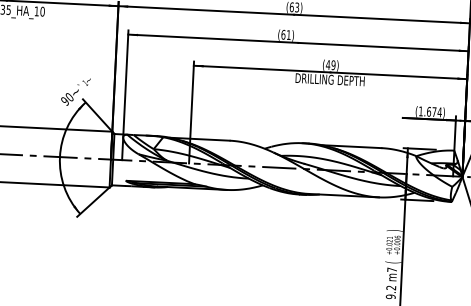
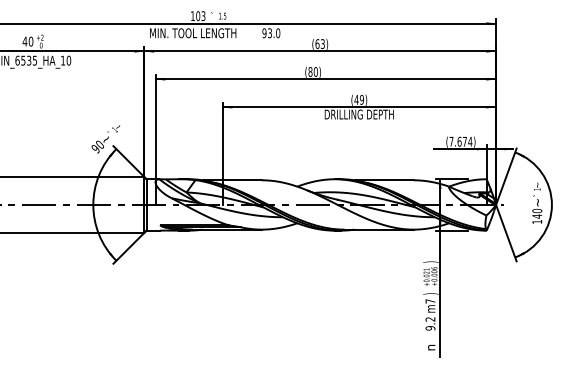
text: (285, 34) -> (312, 71), (61) -> (80)
text: (420, 111) -> (451, 141), (1.674) -> (7.674)
text: (392, 262) -> (430, 293), ( -> )

